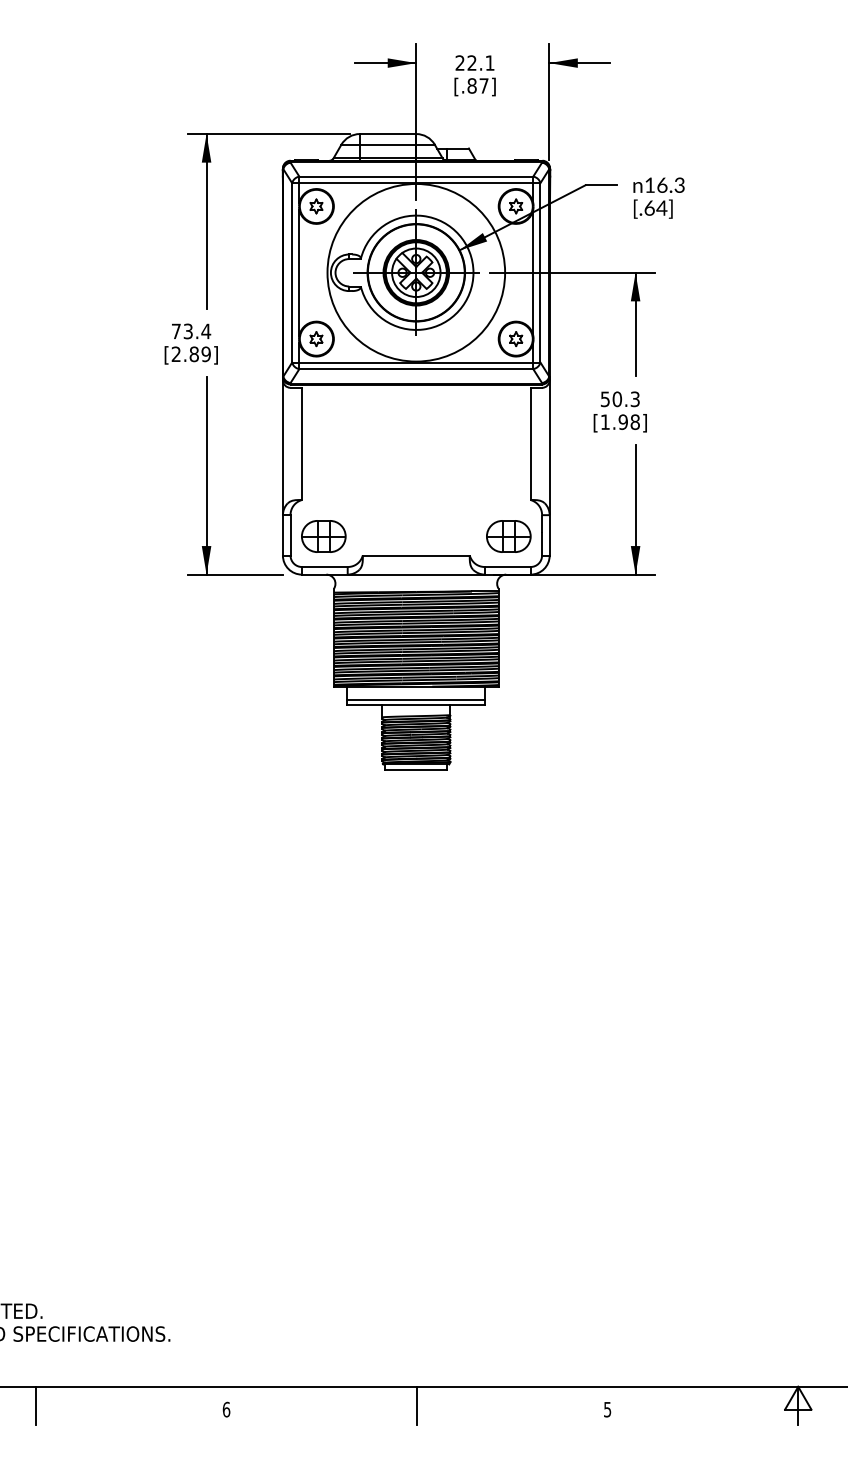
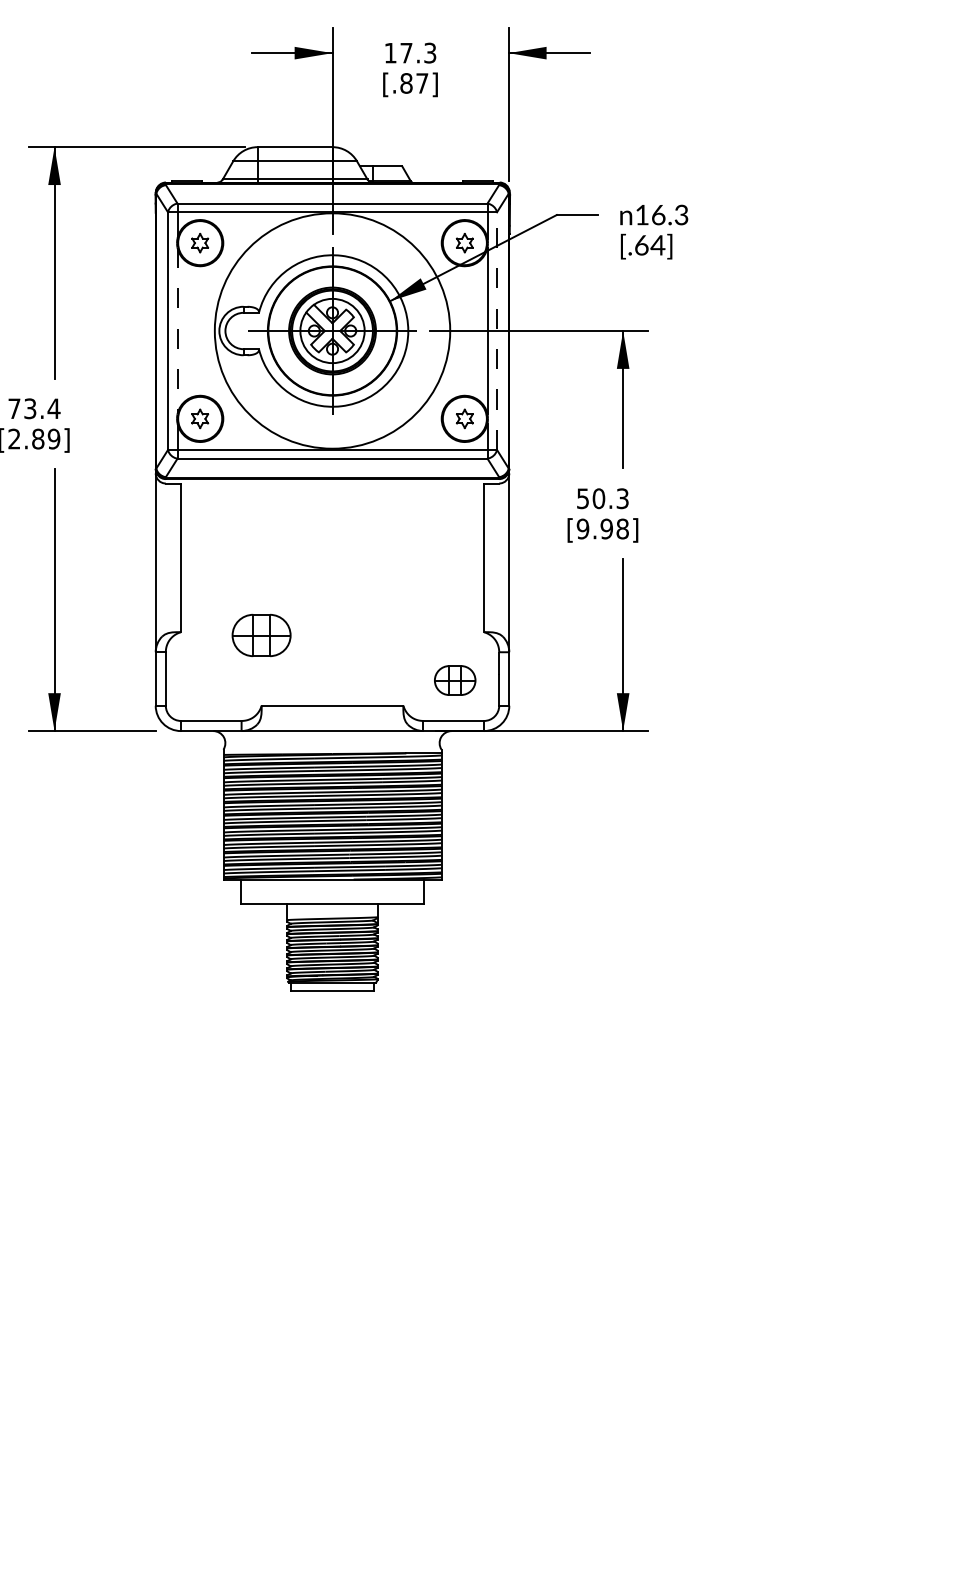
text: (474, 62) -> (409, 52), 22.1 -> 17.3
line: (299, 272) -> (177, 330), solid -> dashed
line: (540, 272) -> (497, 330), solid -> dashed
text: (604, 421) -> (581, 528), [1.98] -> [9.98]
part: (323, 536) -> (261, 635), moved
part: (508, 536) -> (454, 680), size x0.7
line: (416, 700) -> (332, 897), removed

